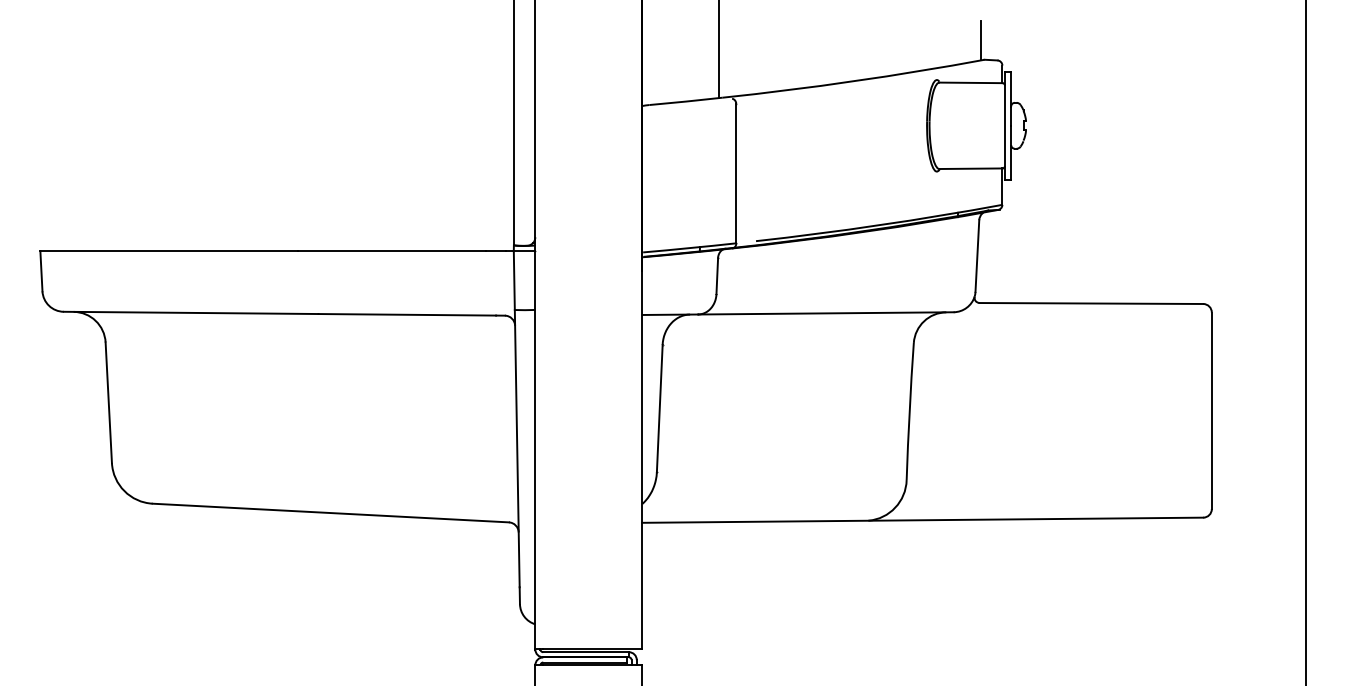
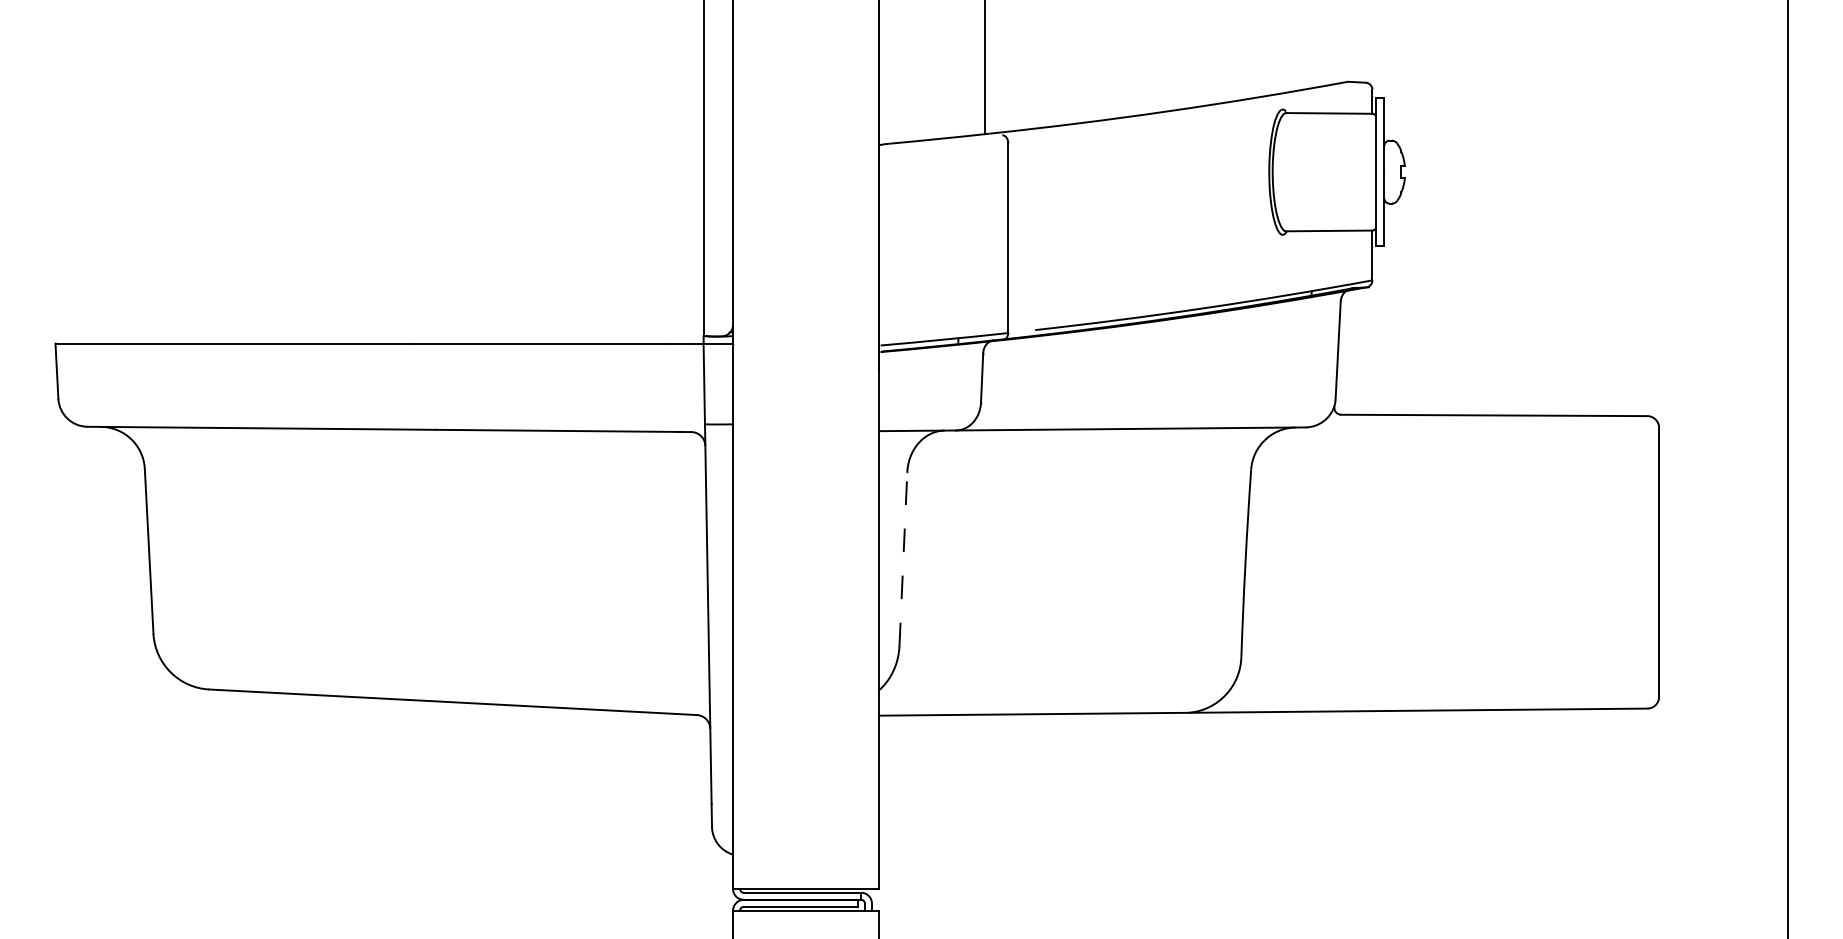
line: (980, 40) -> (1342, 55), removed
line: (659, 408) -> (903, 559), solid -> dashed

